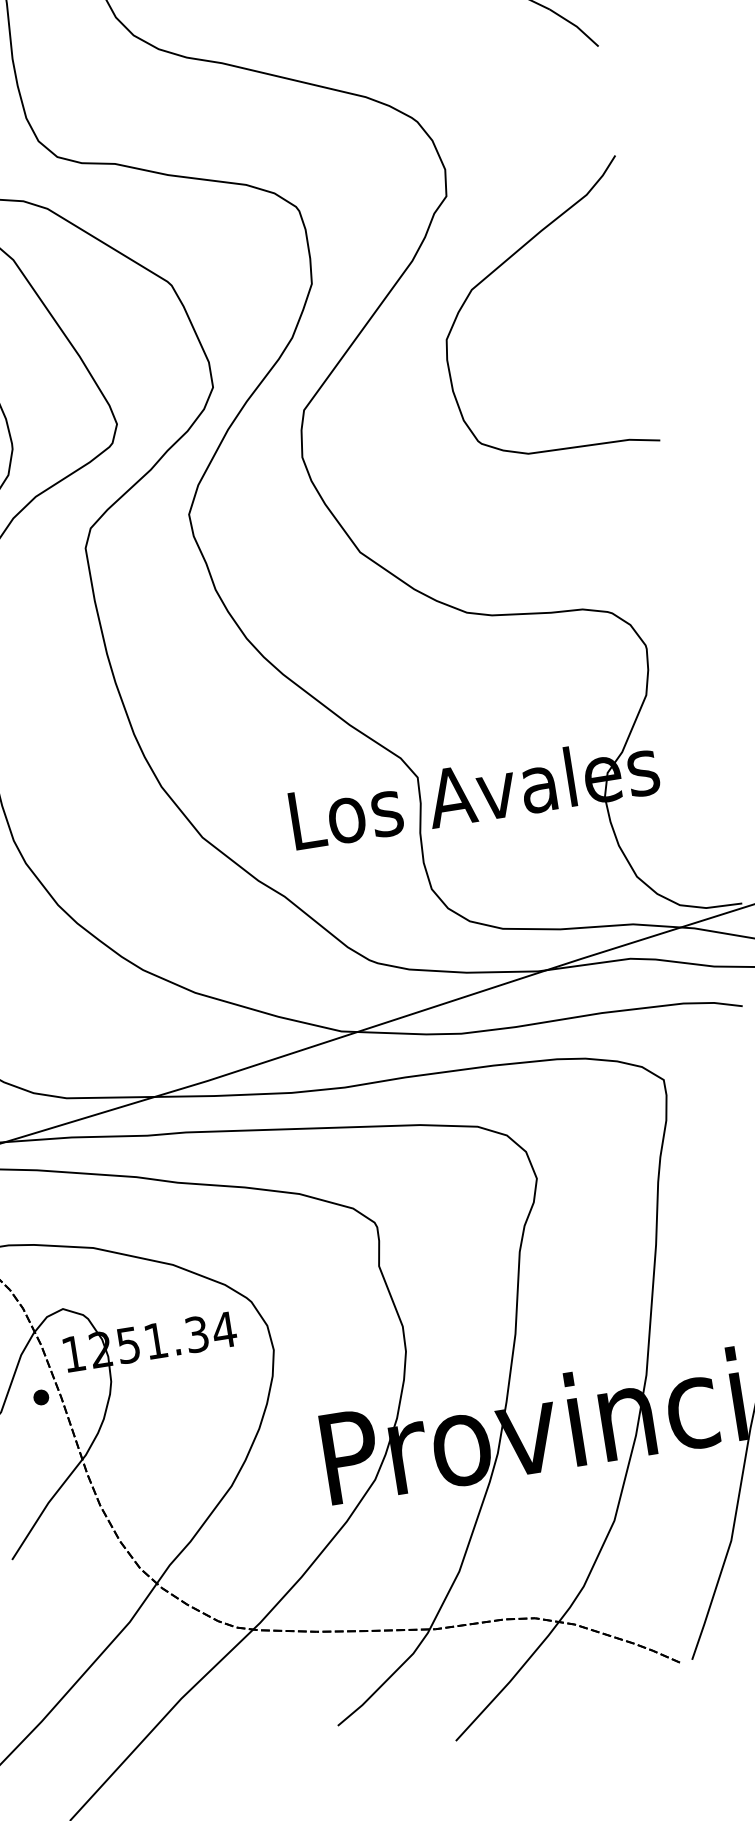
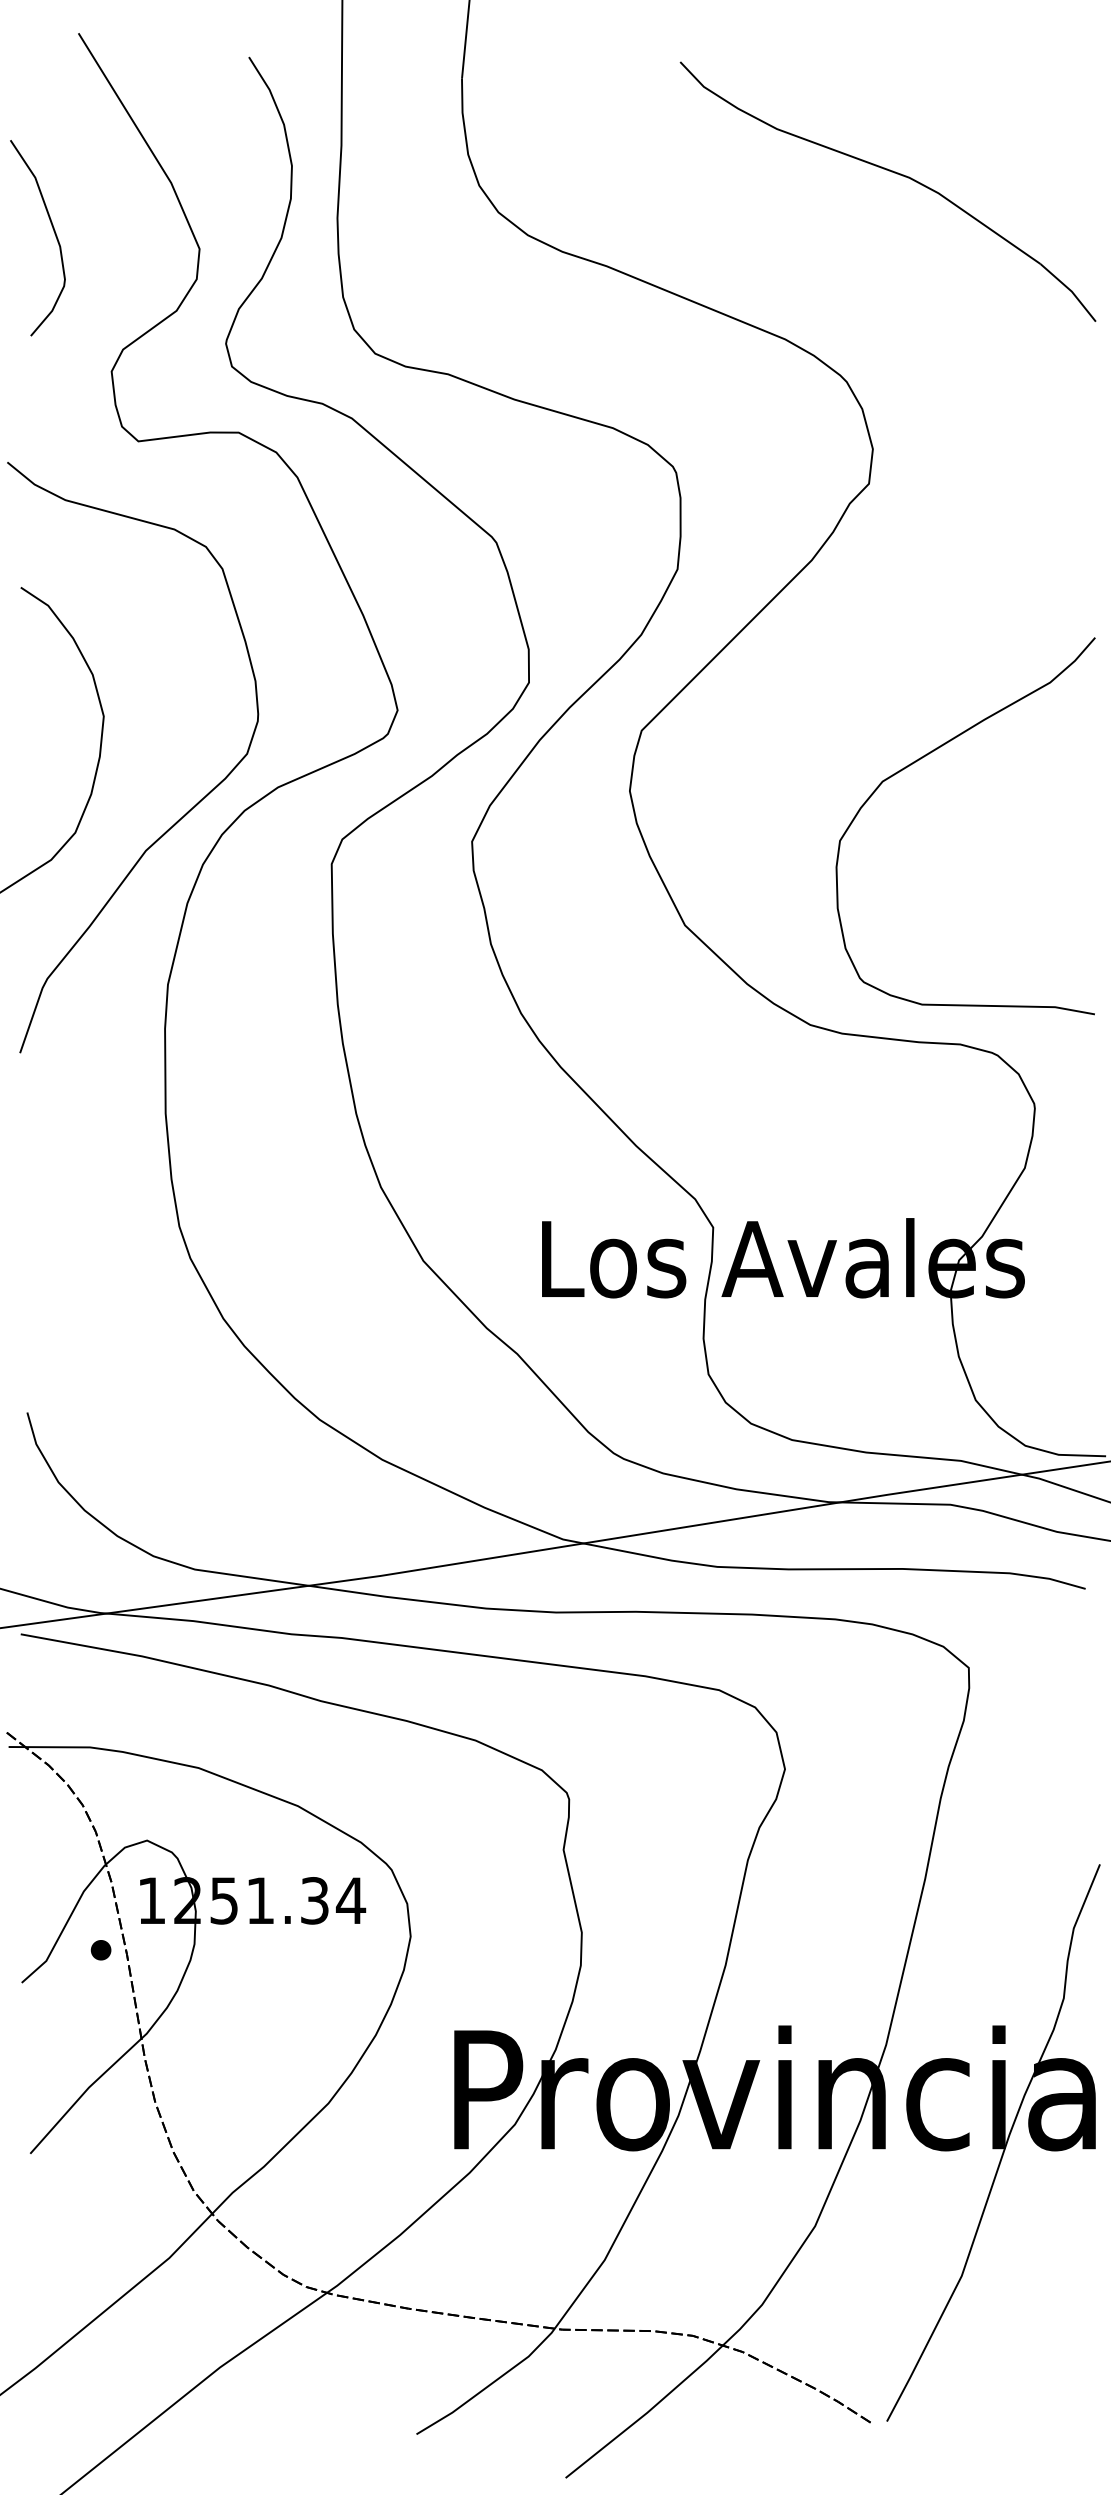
curve: (498, 268) -> (921, 759), moved

